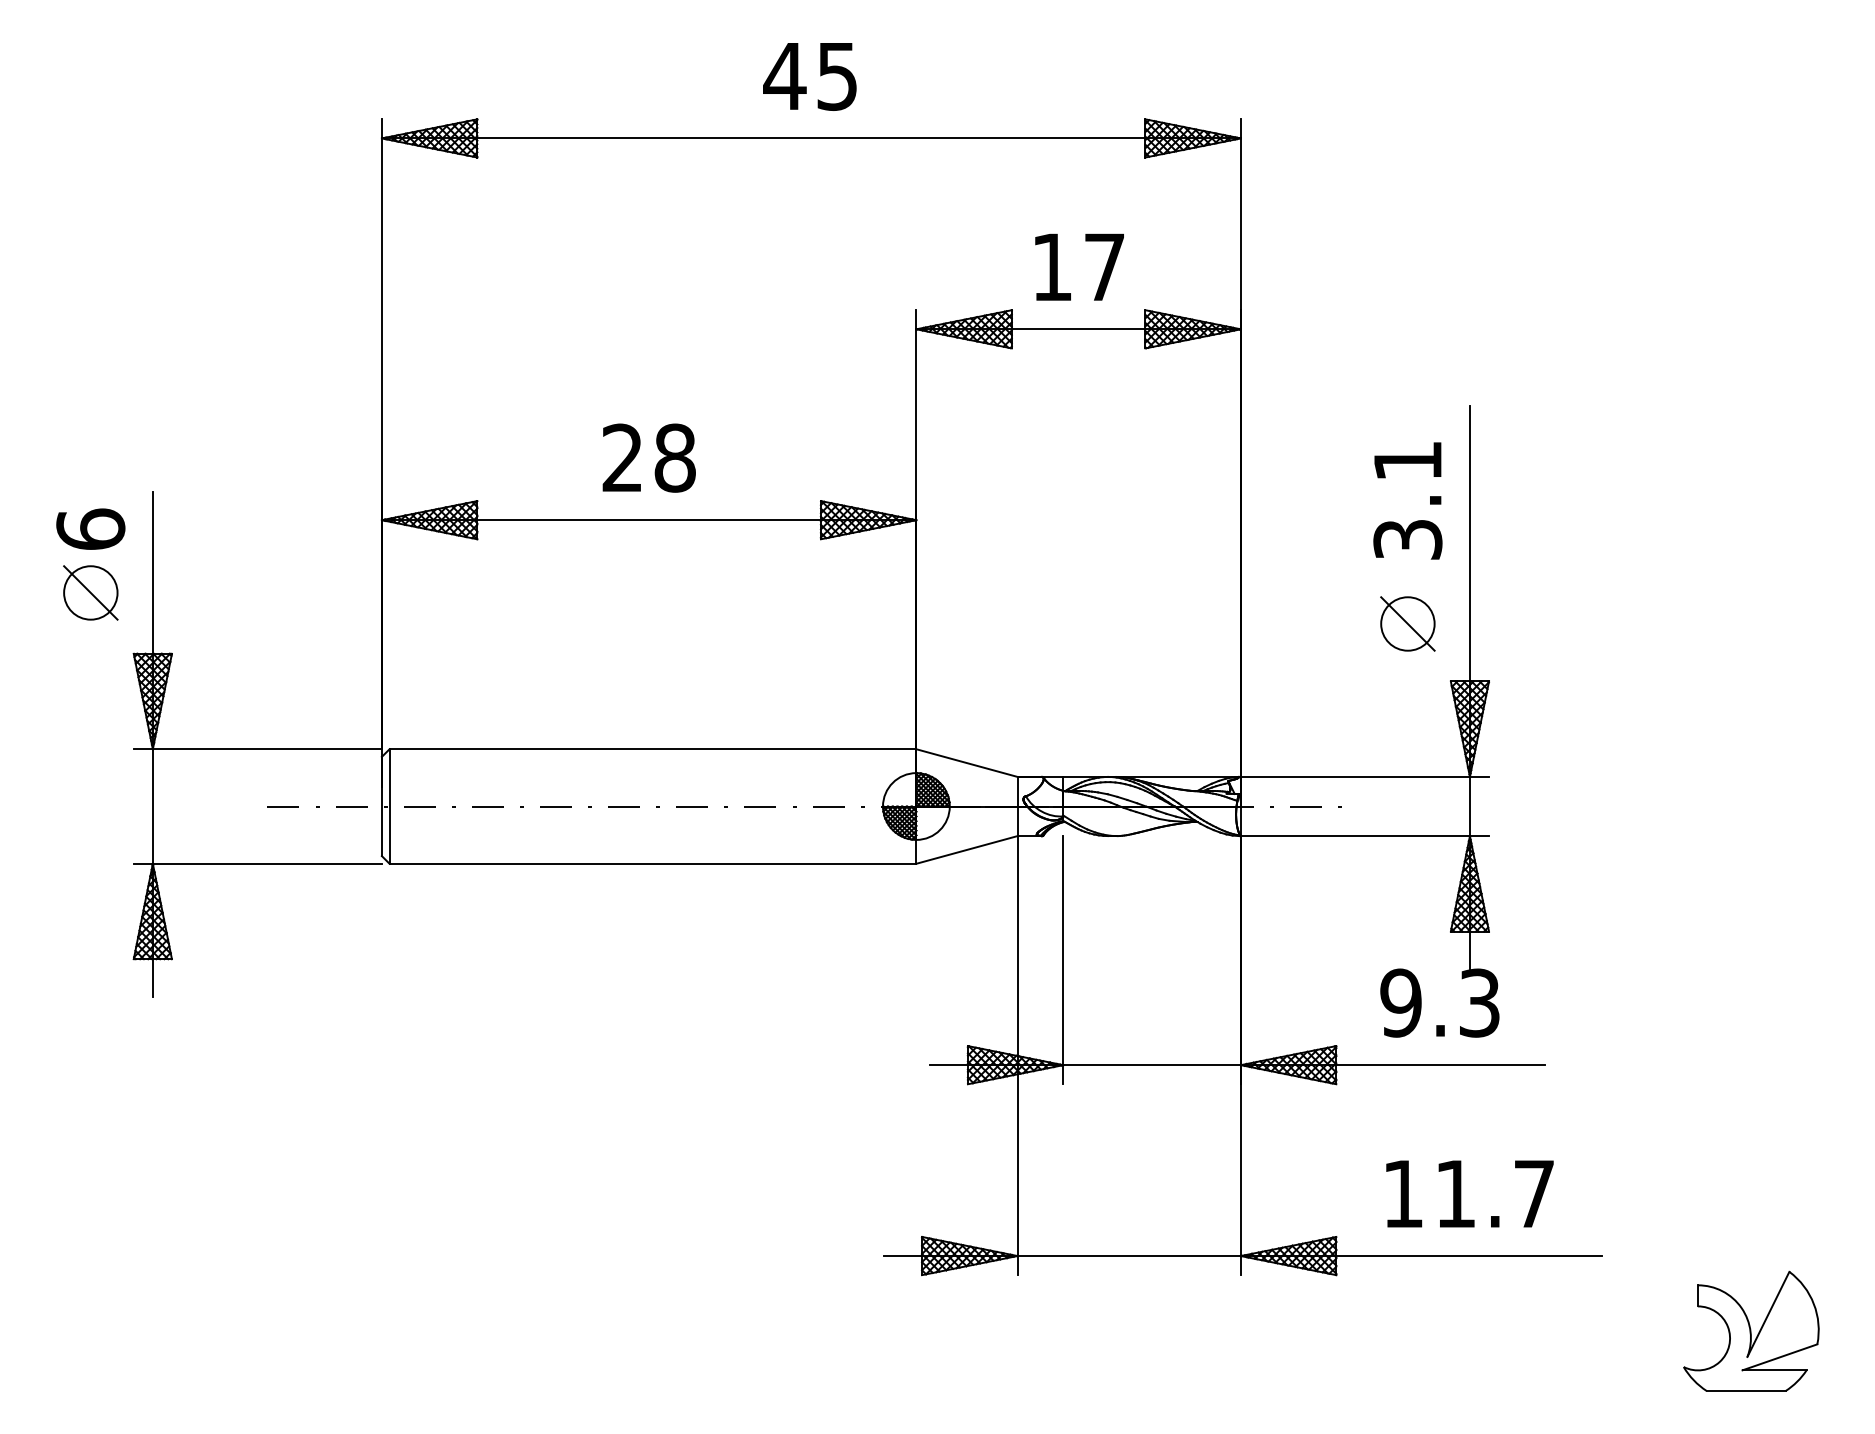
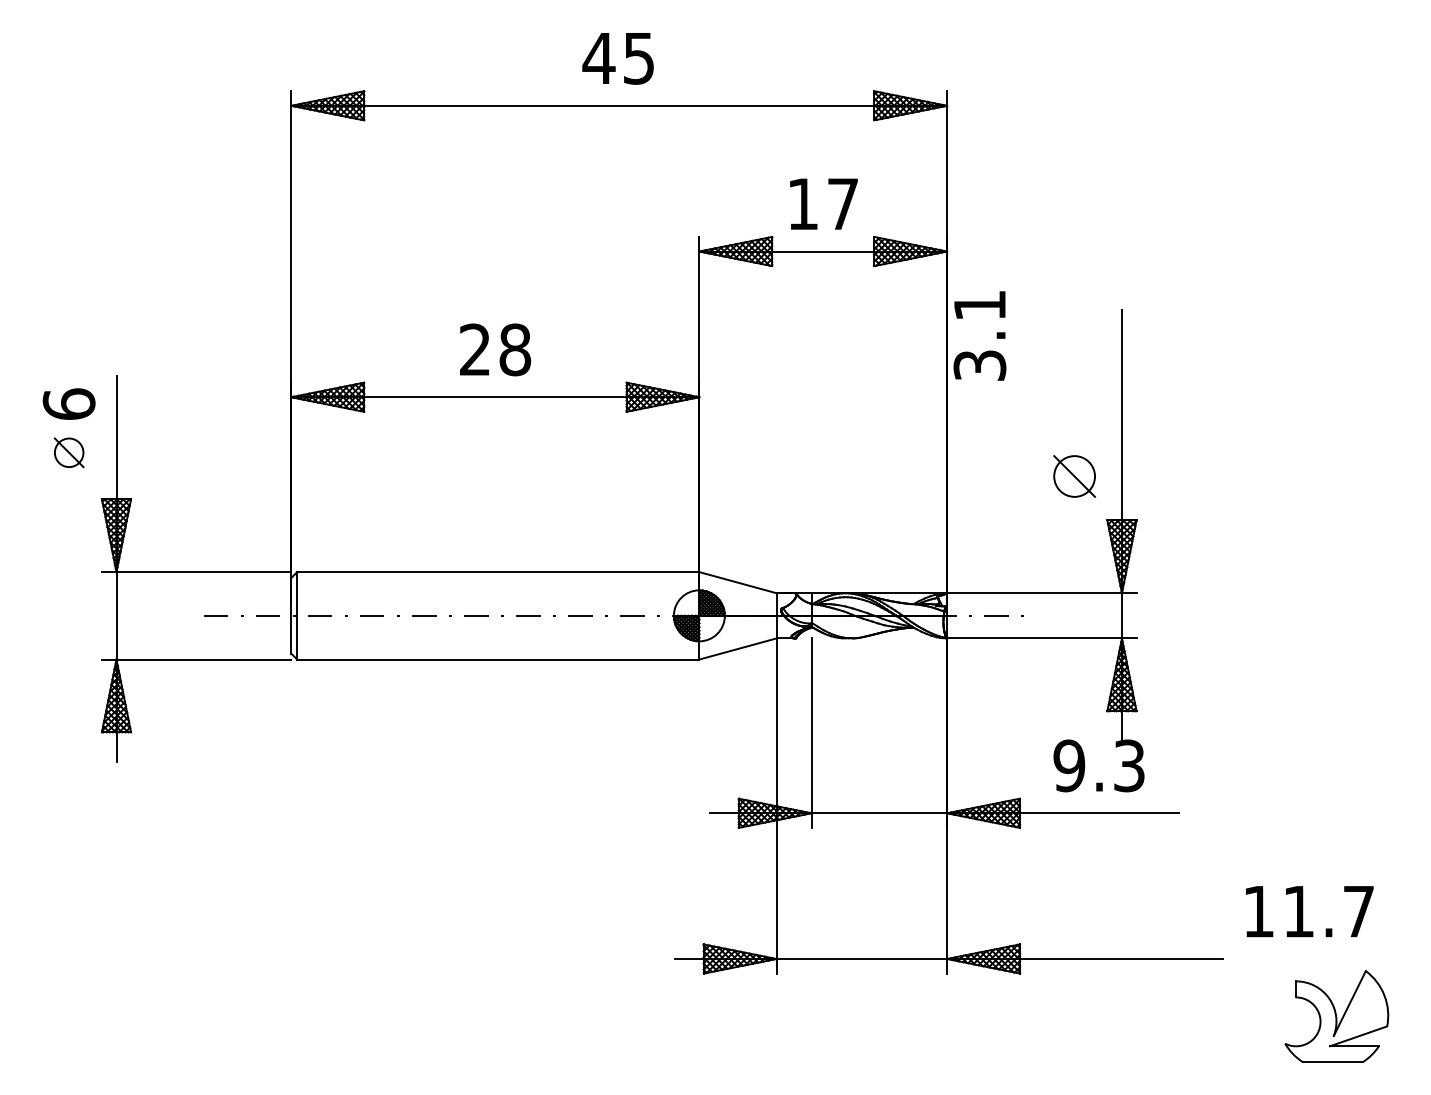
text: (1407, 500) -> (979, 335), moved
part: (90, 592) -> (68, 452), size x0.7
text: (1469, 1193) -> (1309, 911), moved

